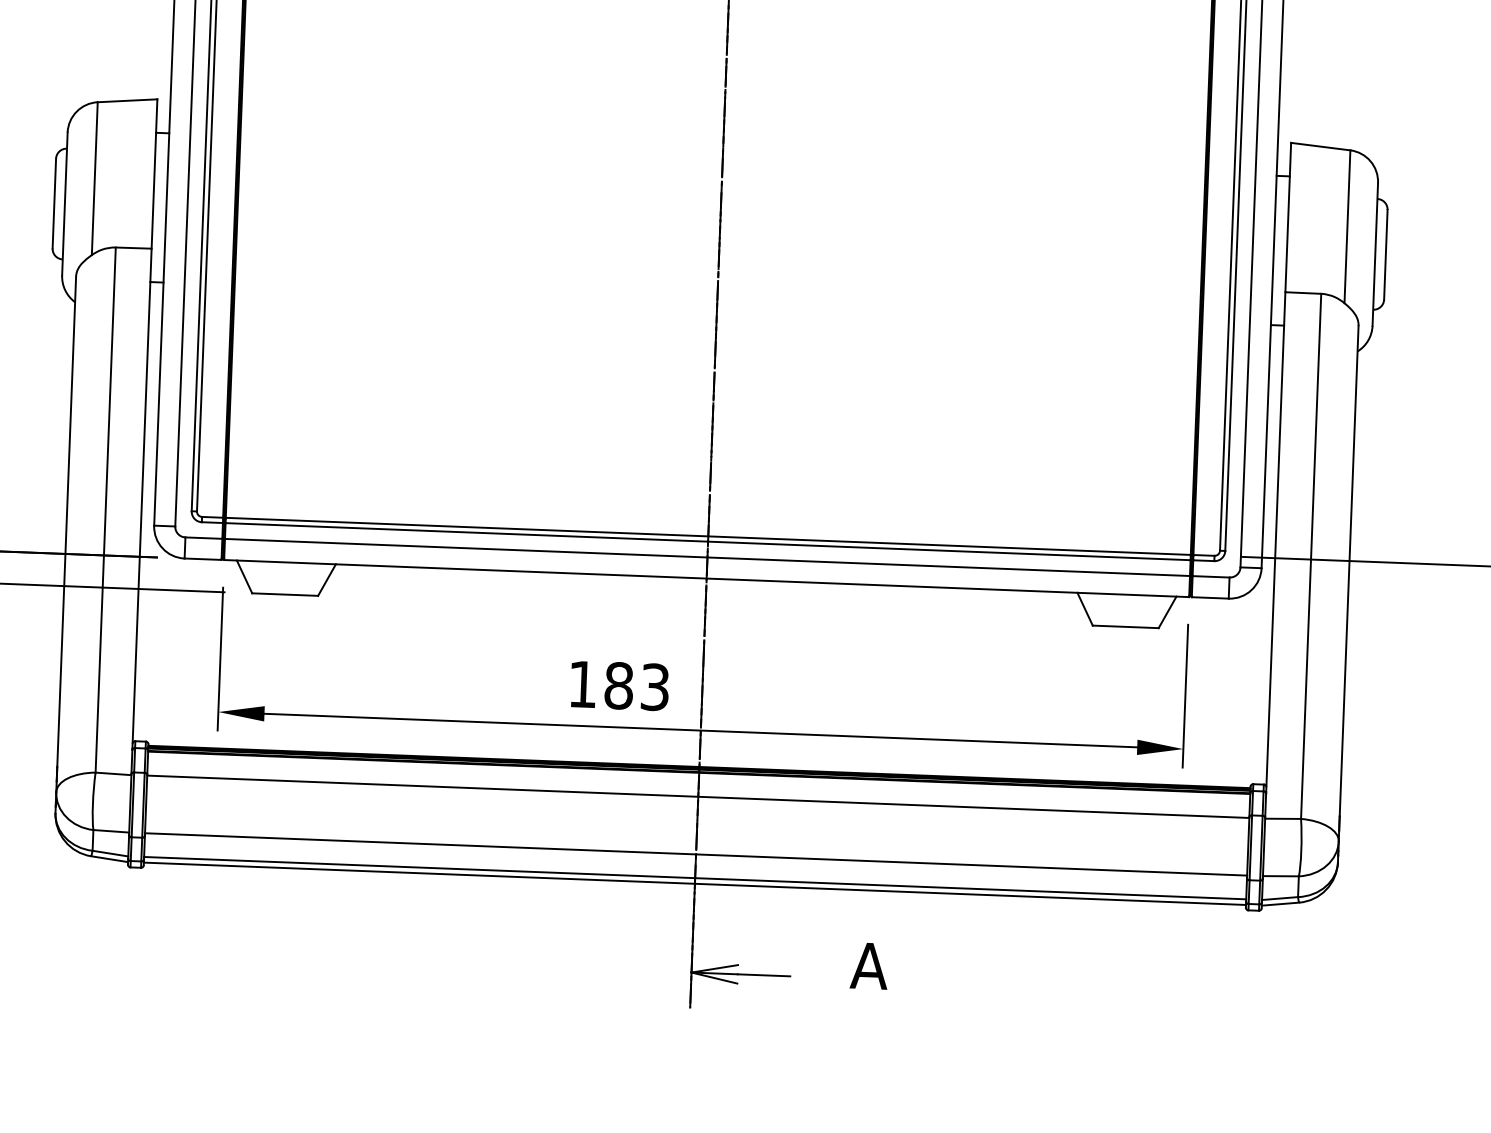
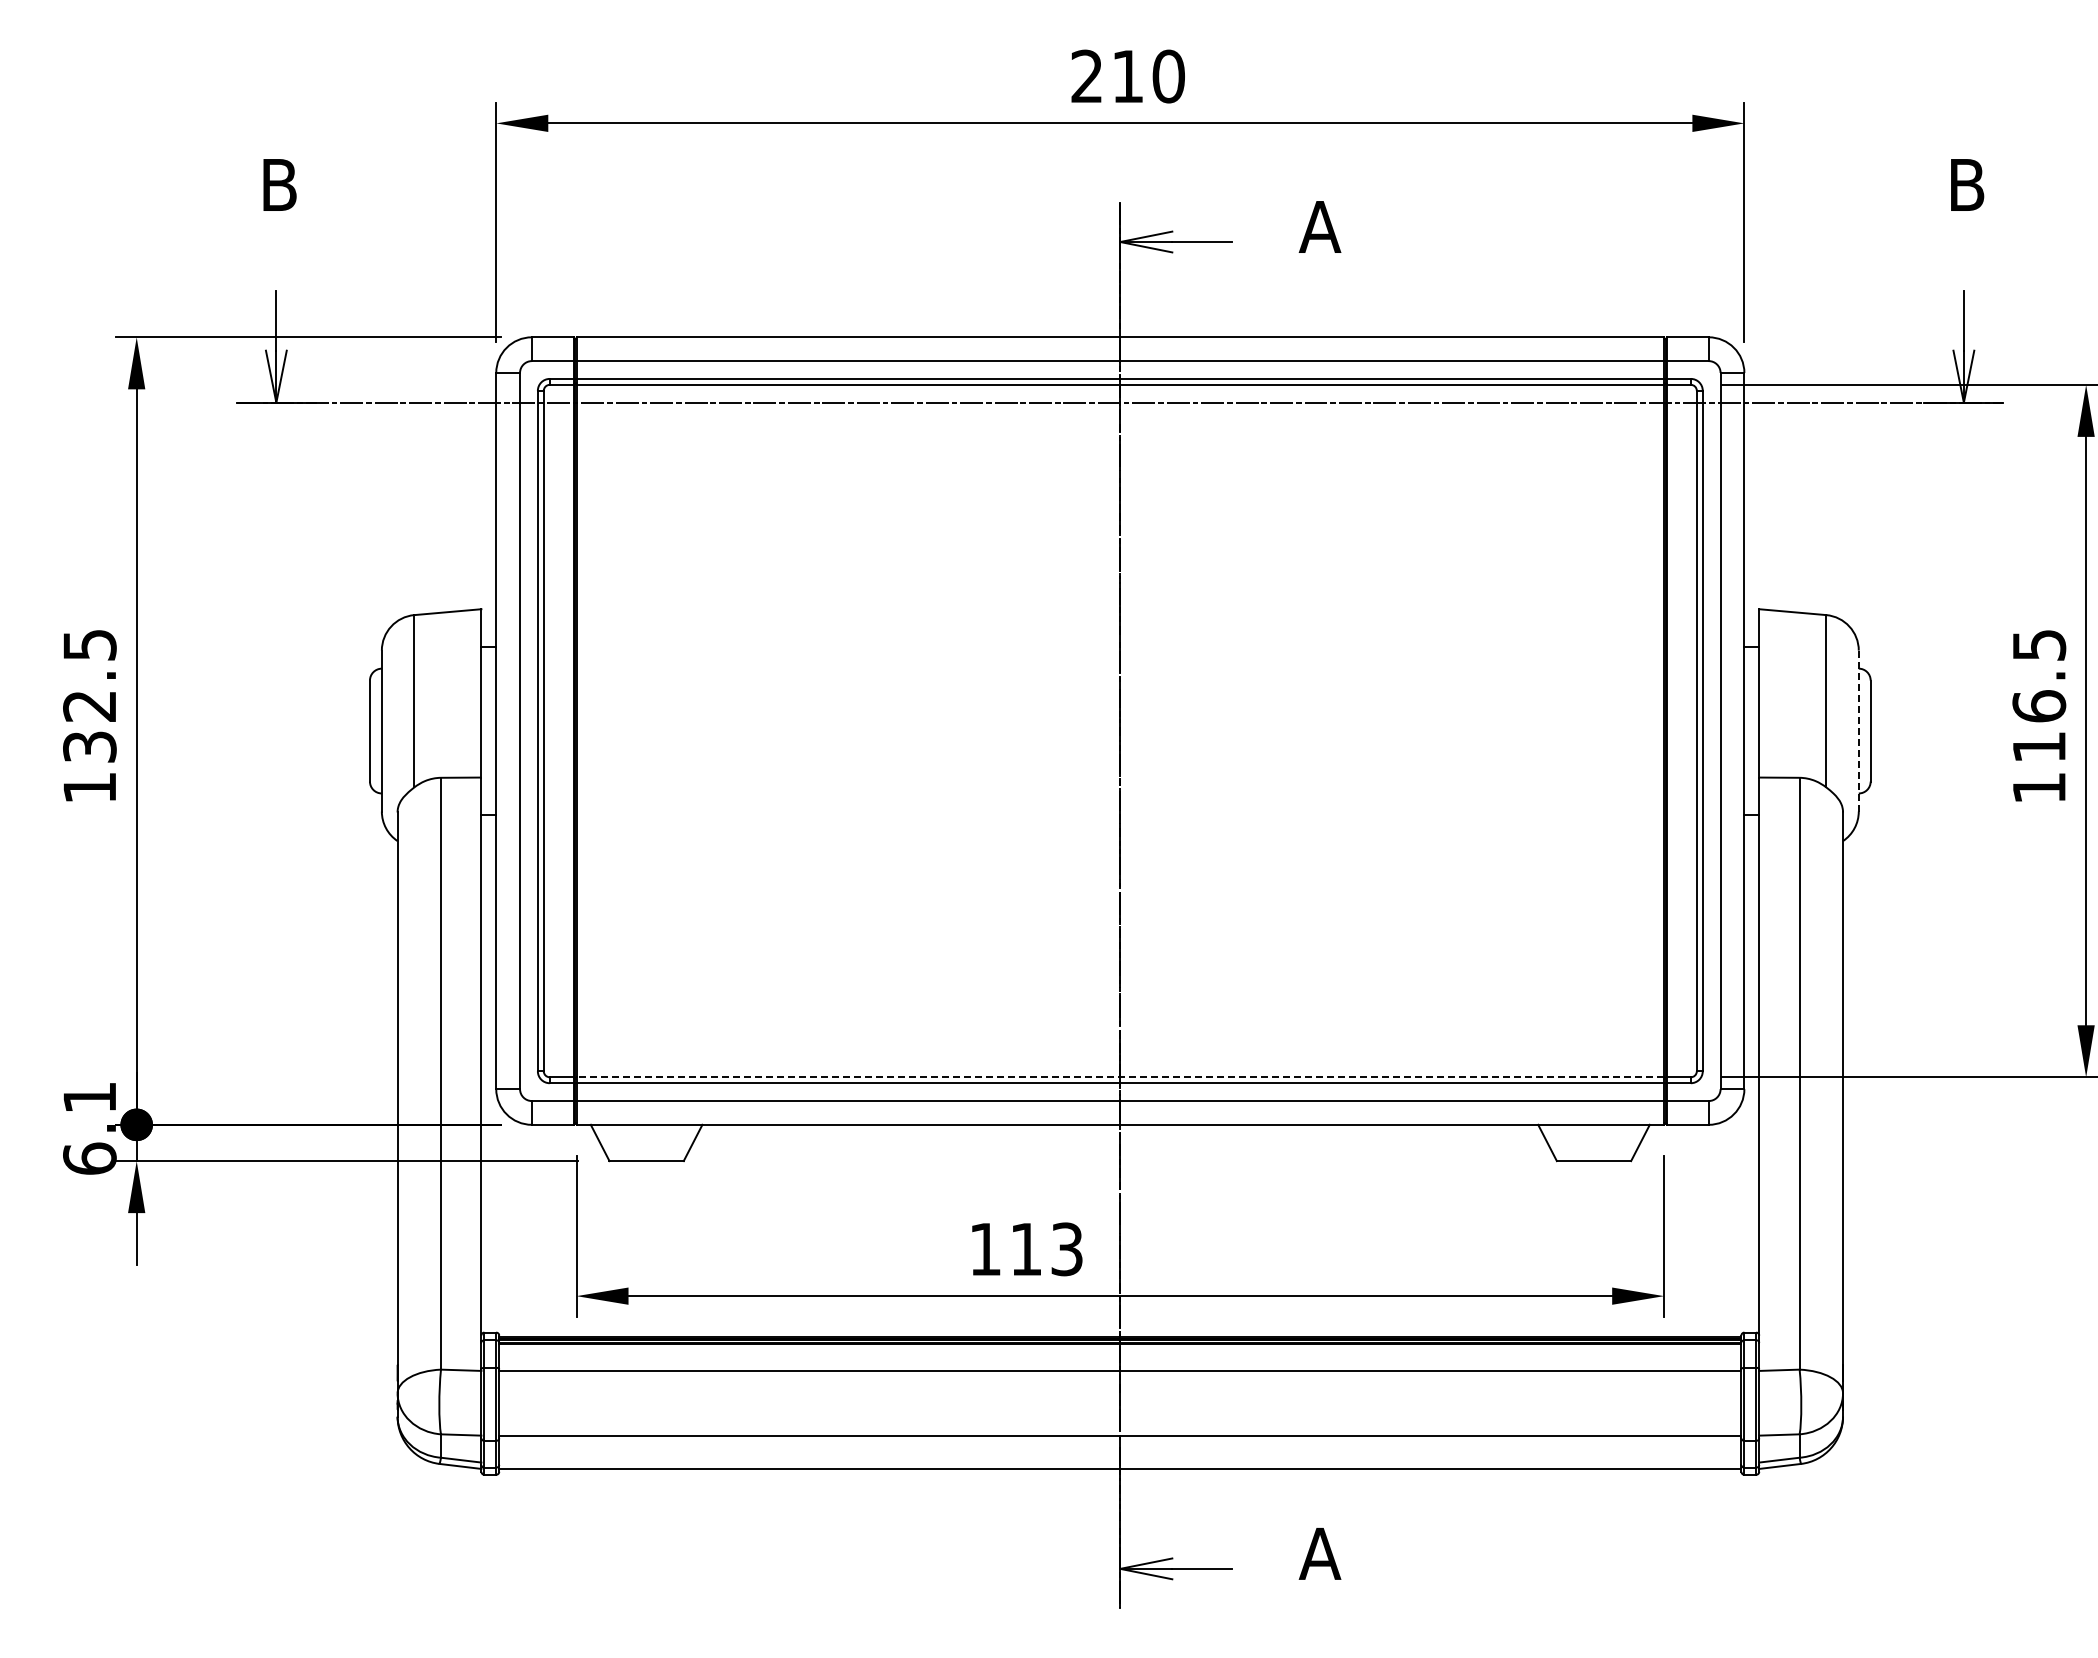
line: (1375, 254) -> (1858, 731), solid -> dashed
line: (708, 536) -> (1120, 1077), solid -> dashed
text: (619, 685) -> (1026, 1249), 183 -> 113
line: (695, 878) -> (1120, 1462), removed

